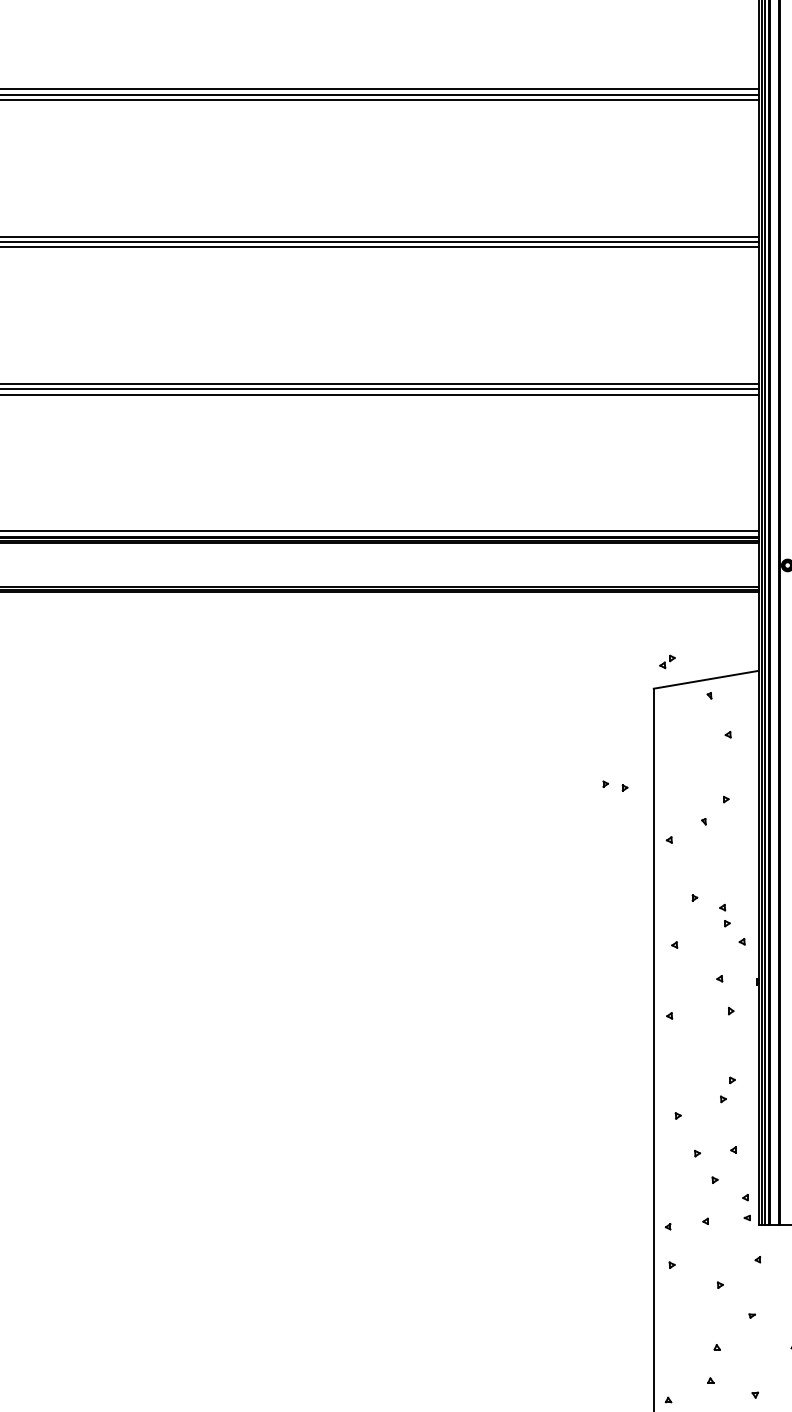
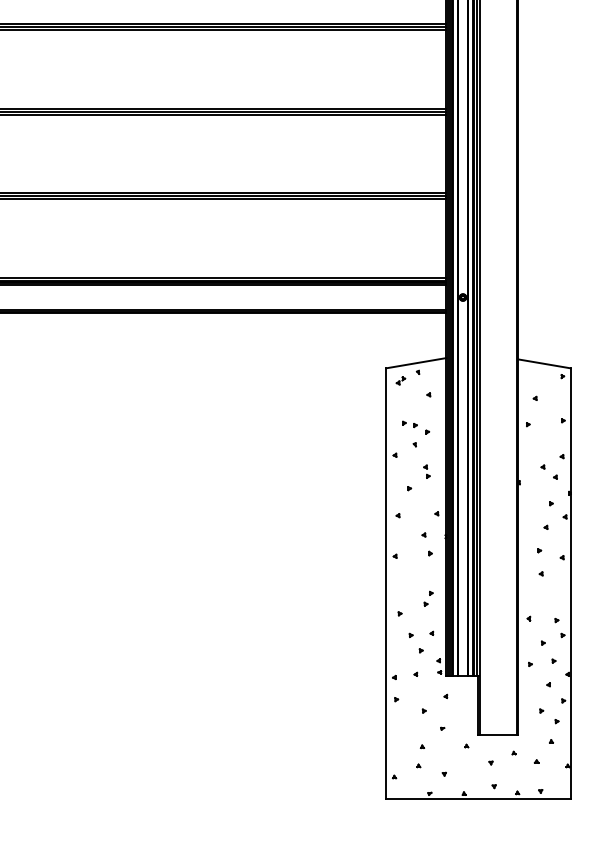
part: (666, 661) -> (400, 380), moved
part: (614, 786) -> (409, 424), moved
part: (724, 915) -> (426, 471), moved

